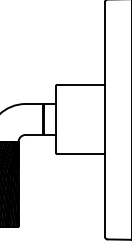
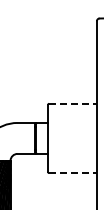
line: (81, 84) -> (73, 103), solid -> dashed
line: (81, 154) -> (73, 173), solid -> dashed

